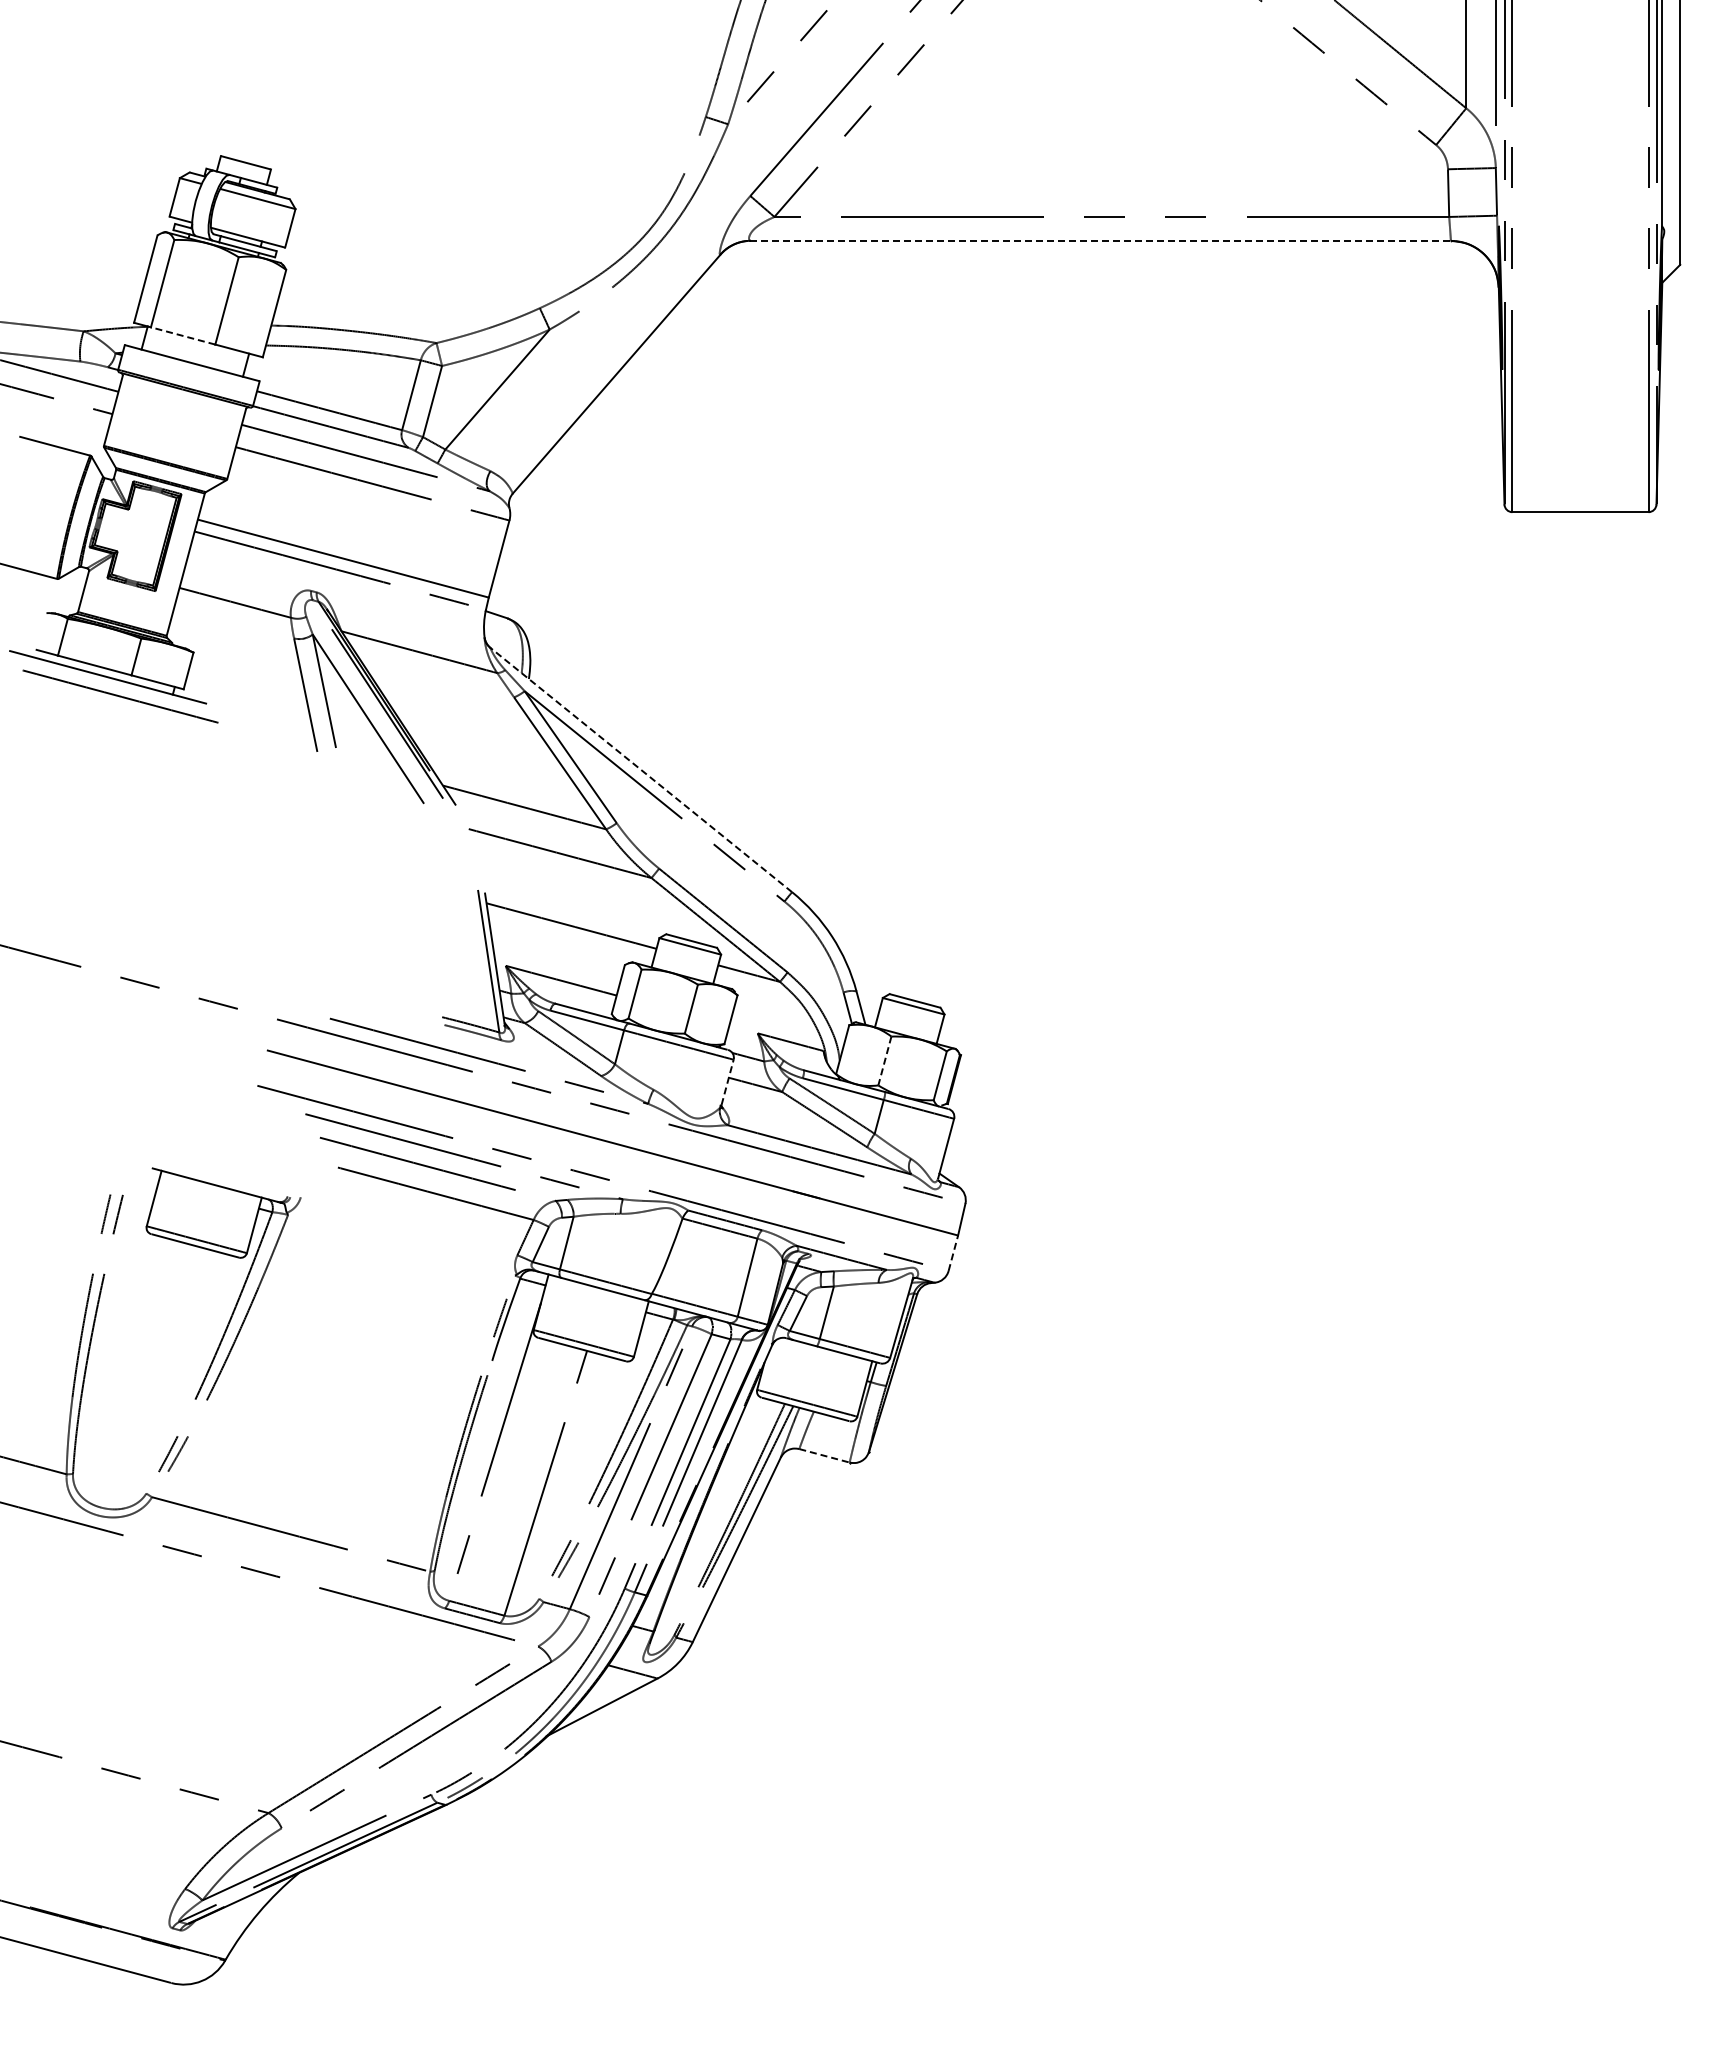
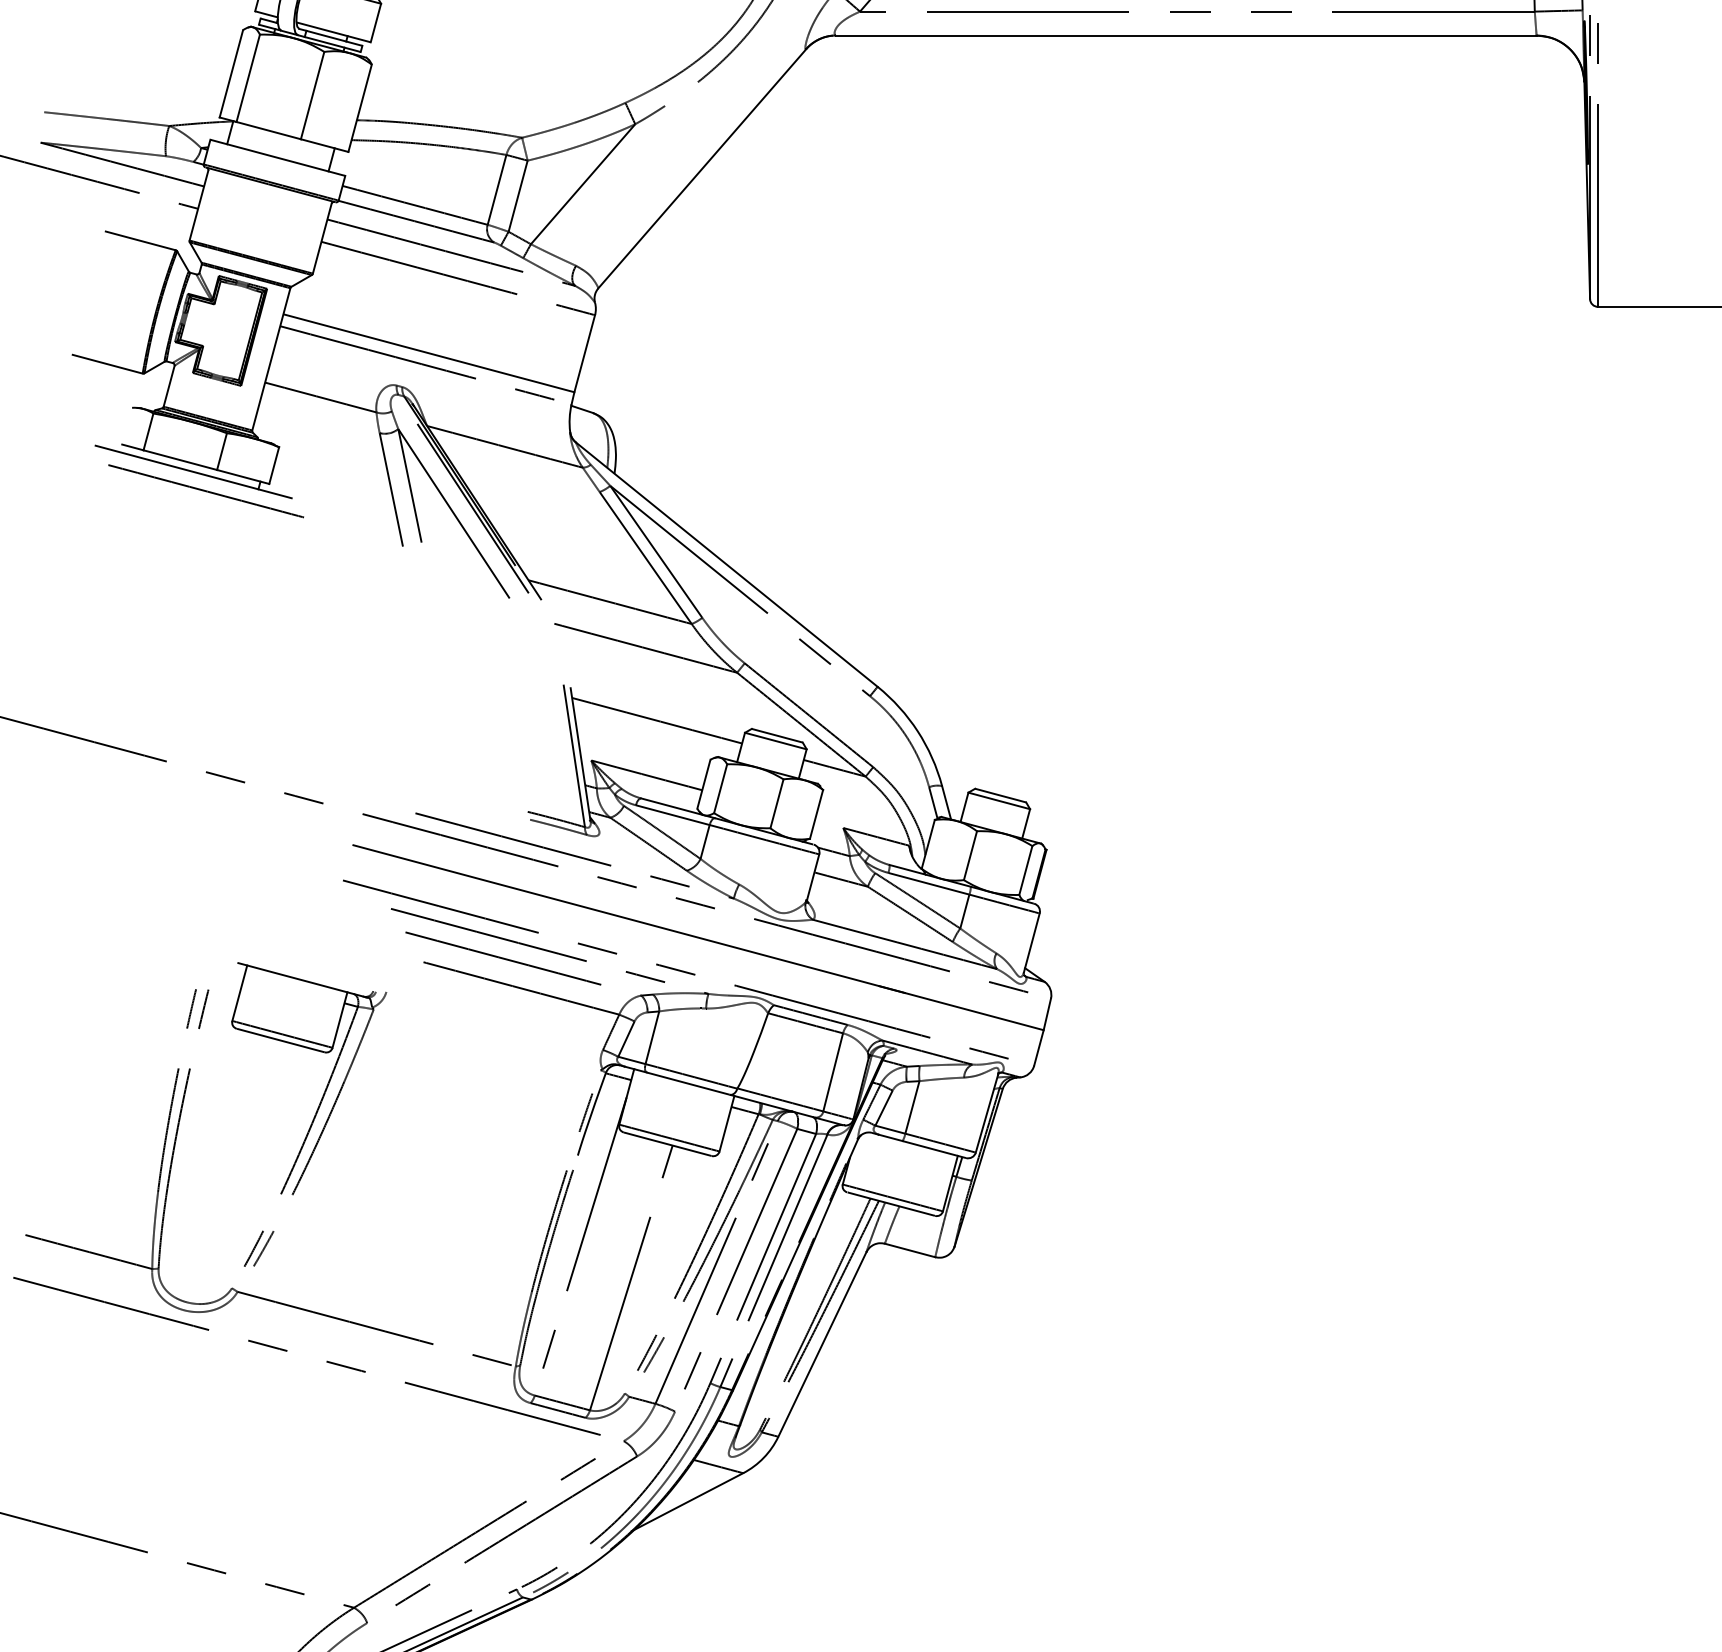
line: (1101, 240) -> (1187, 35), dashed -> solid
line: (182, 335) -> (268, 130), dashed -> solid
line: (640, 769) -> (726, 564), dashed -> solid
line: (884, 1061) -> (970, 856), dashed -> solid
line: (727, 1081) -> (813, 876), dashed -> solid
line: (953, 1252) -> (1039, 1047), dashed -> solid
line: (824, 1455) -> (910, 1250), dashed -> solid

